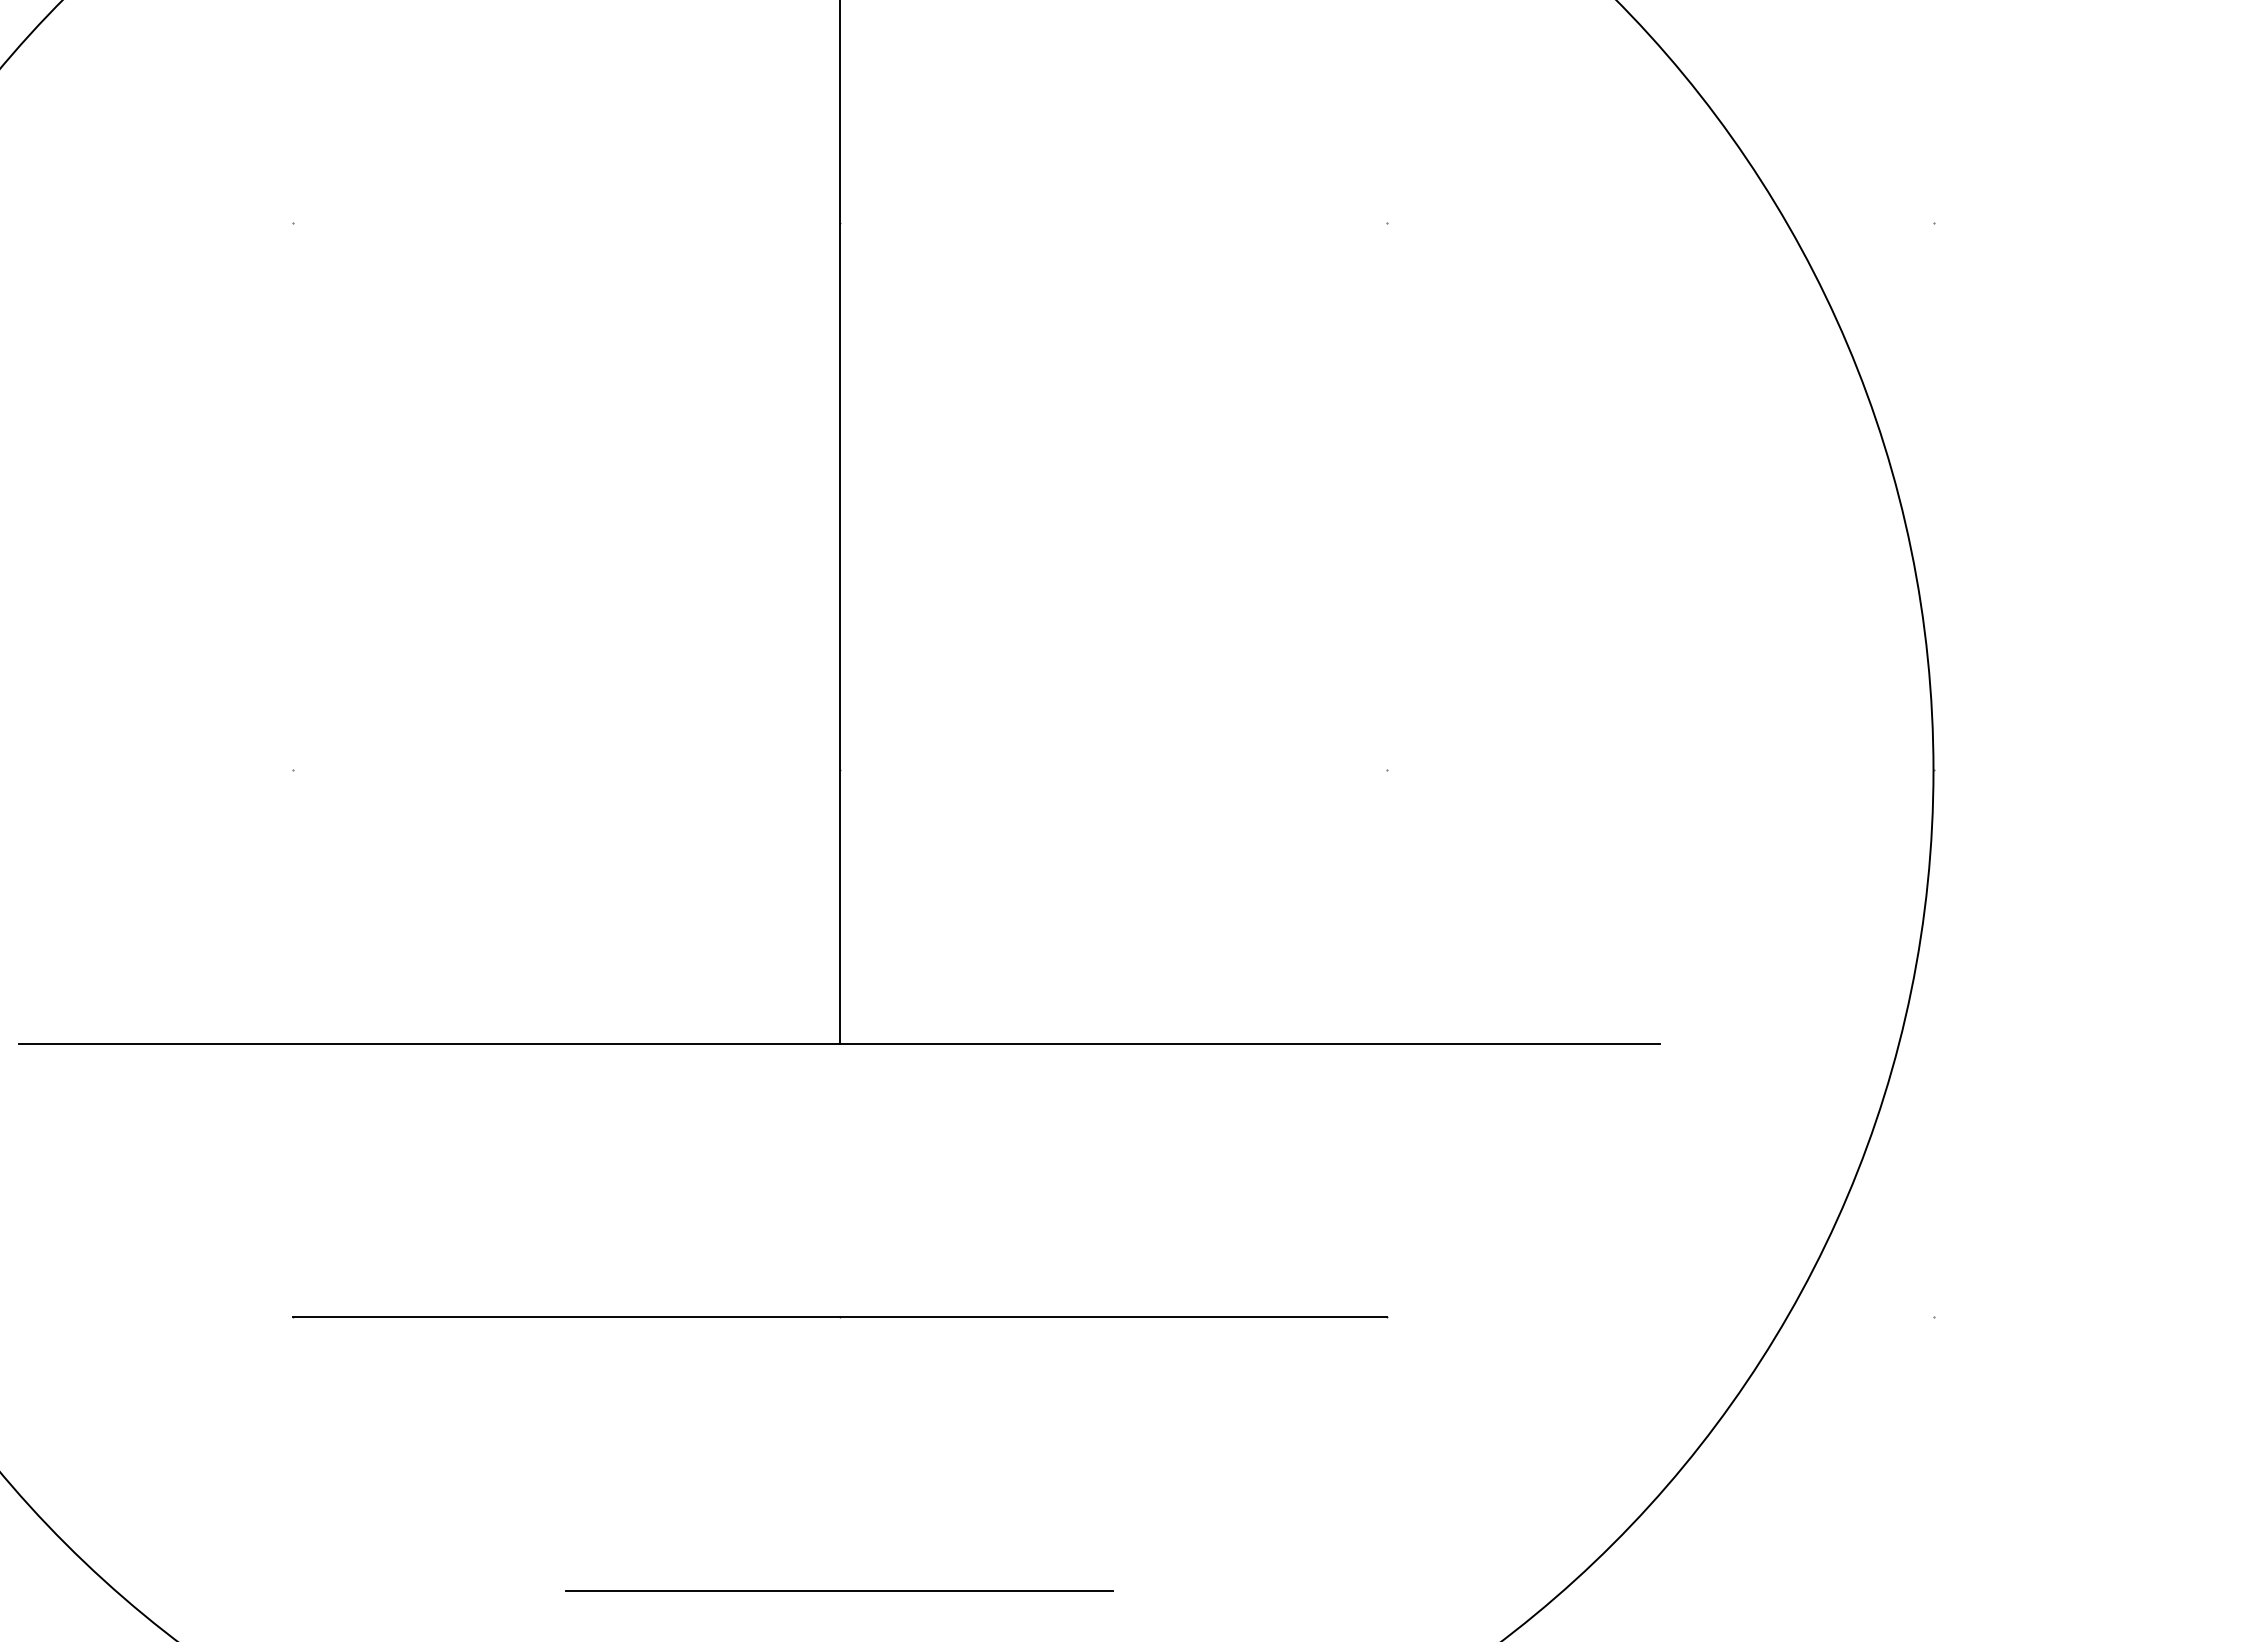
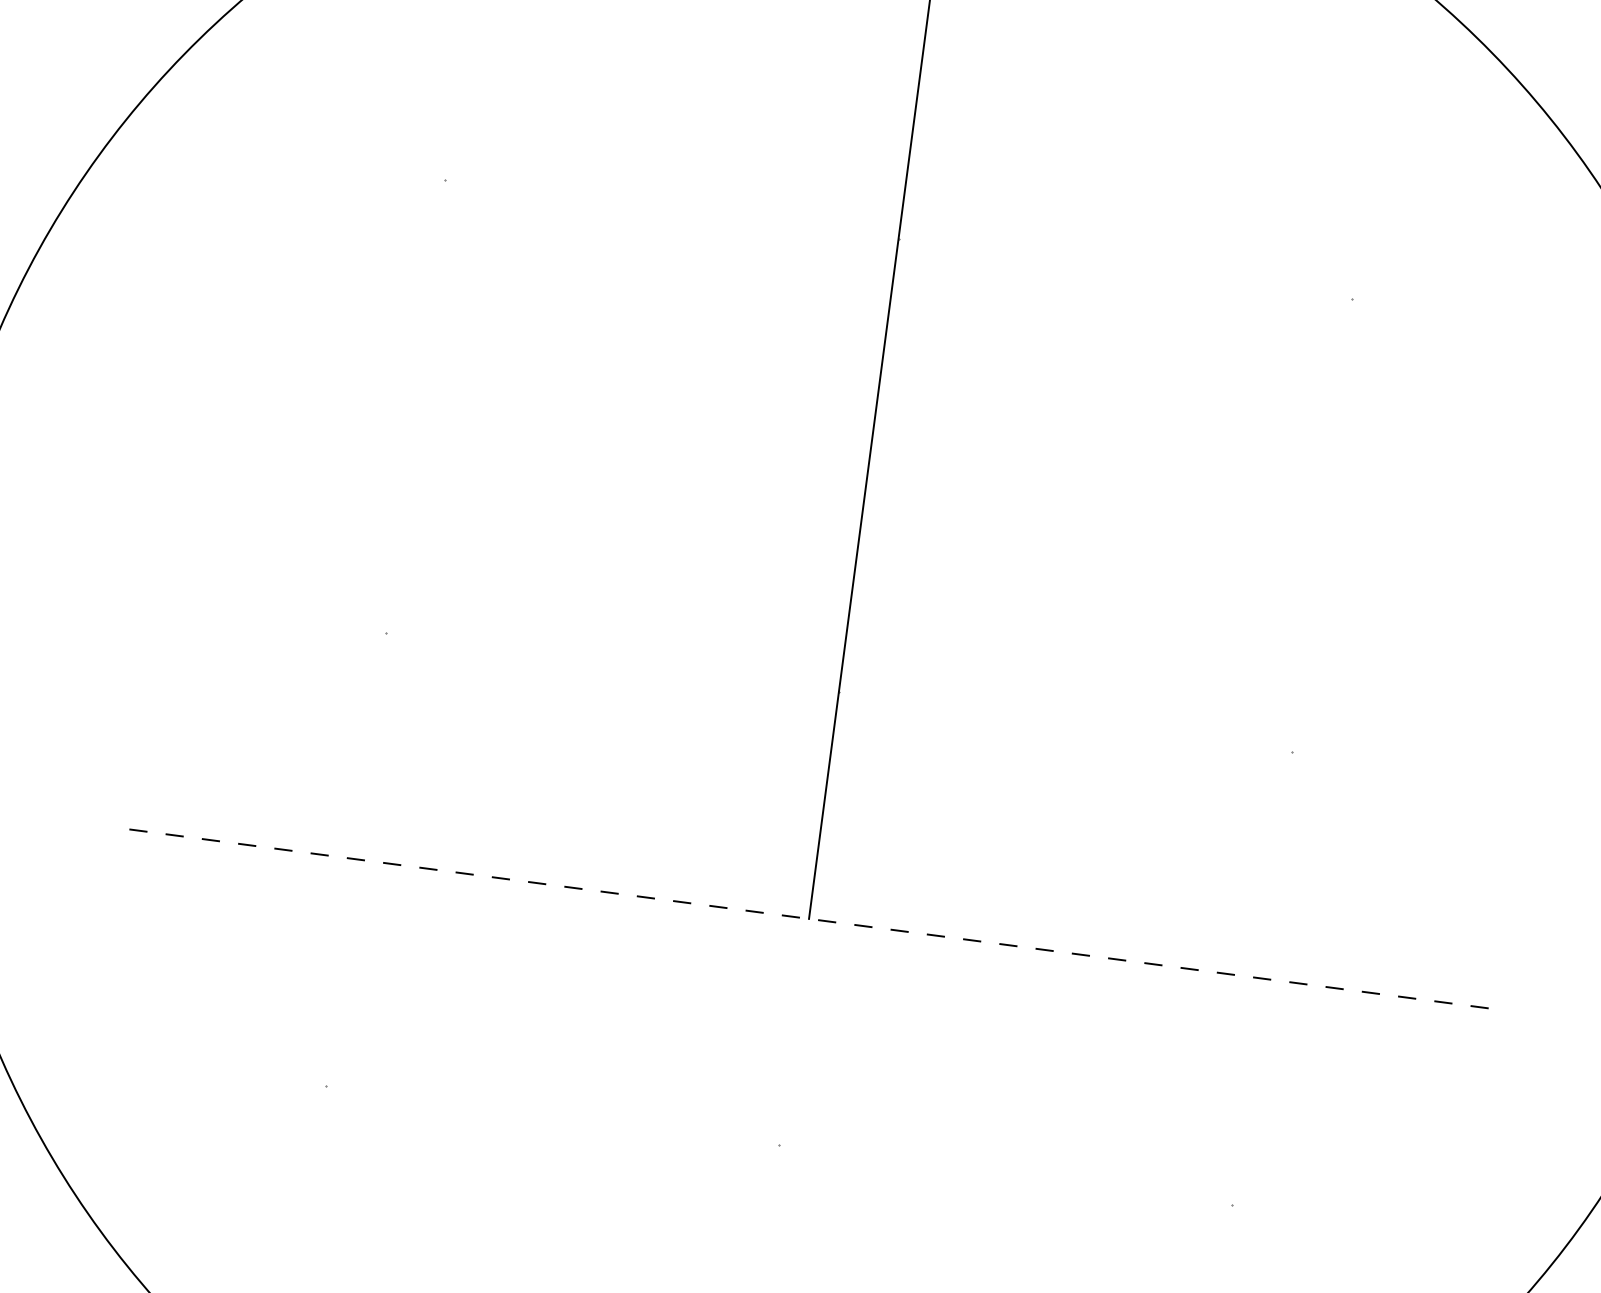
line: (840, 1043) -> (809, 918), solid -> dashed
line: (839, 1317) -> (779, 1145), removed

